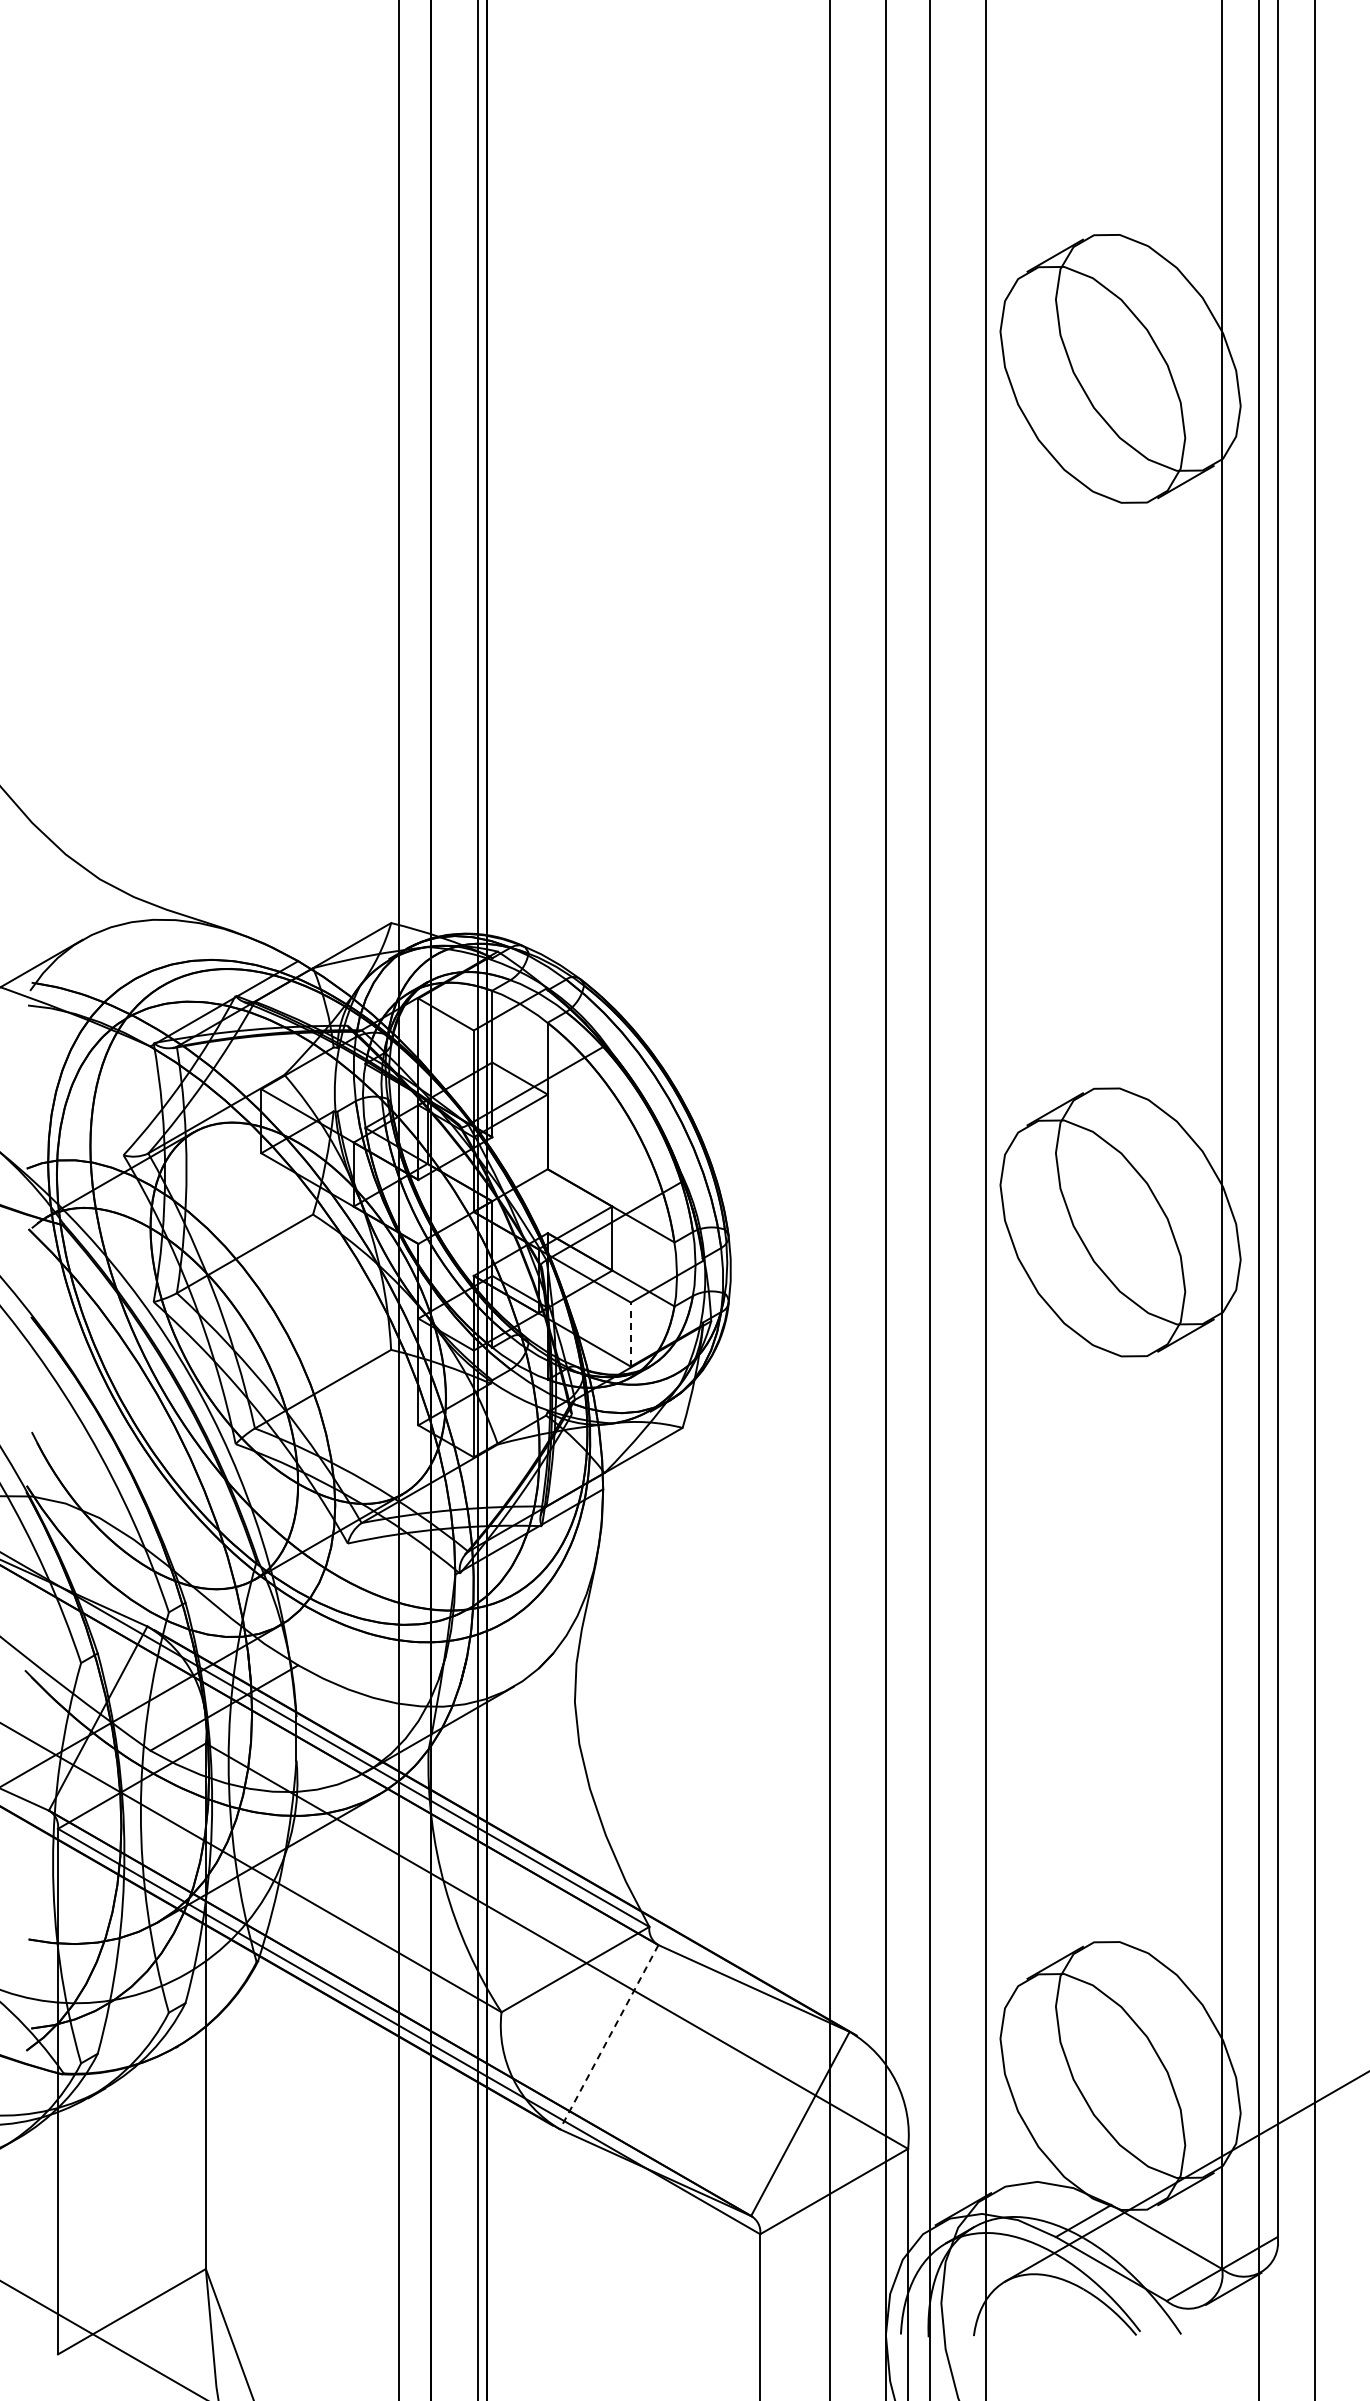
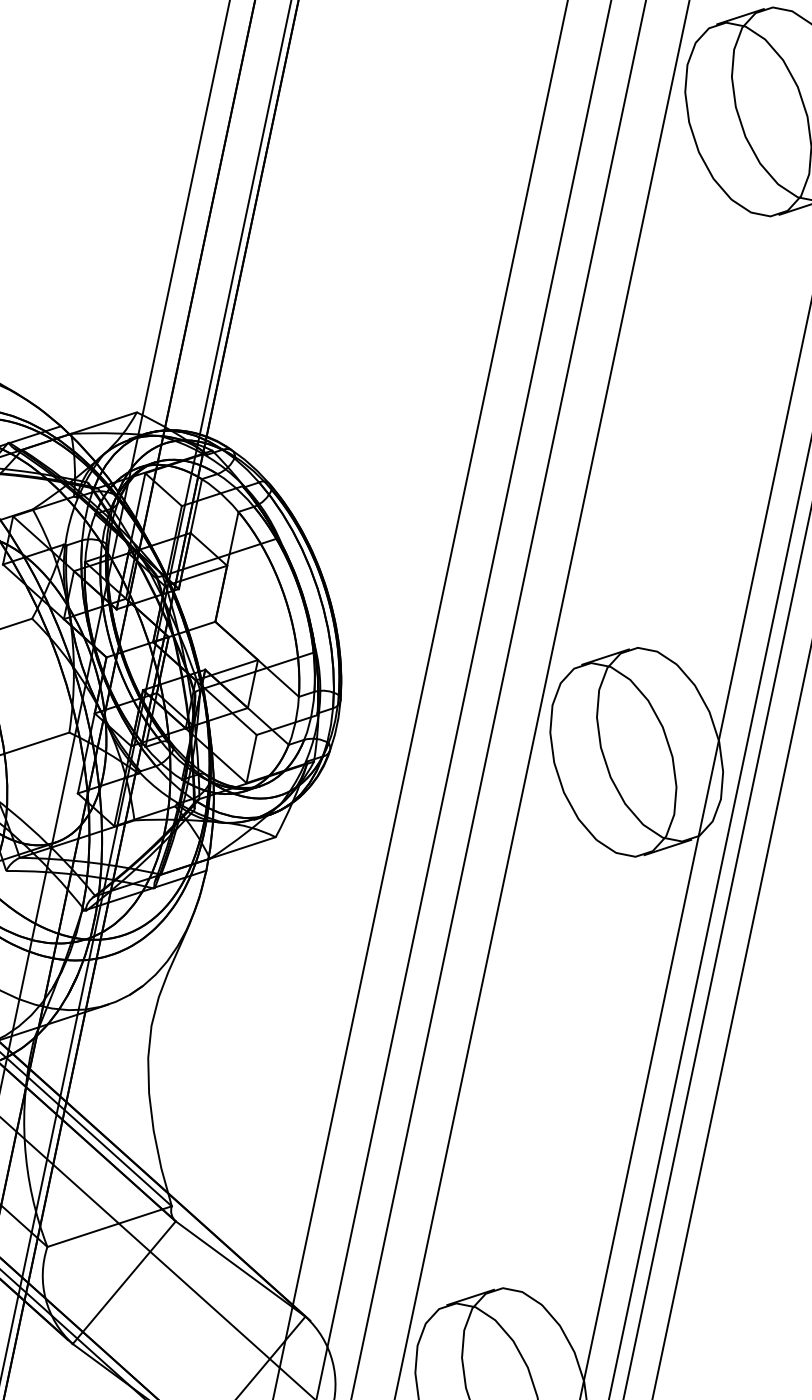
line: (630, 1334) -> (251, 758), dashed -> solid
line: (609, 2037) -> (124, 1282), dashed -> solid

